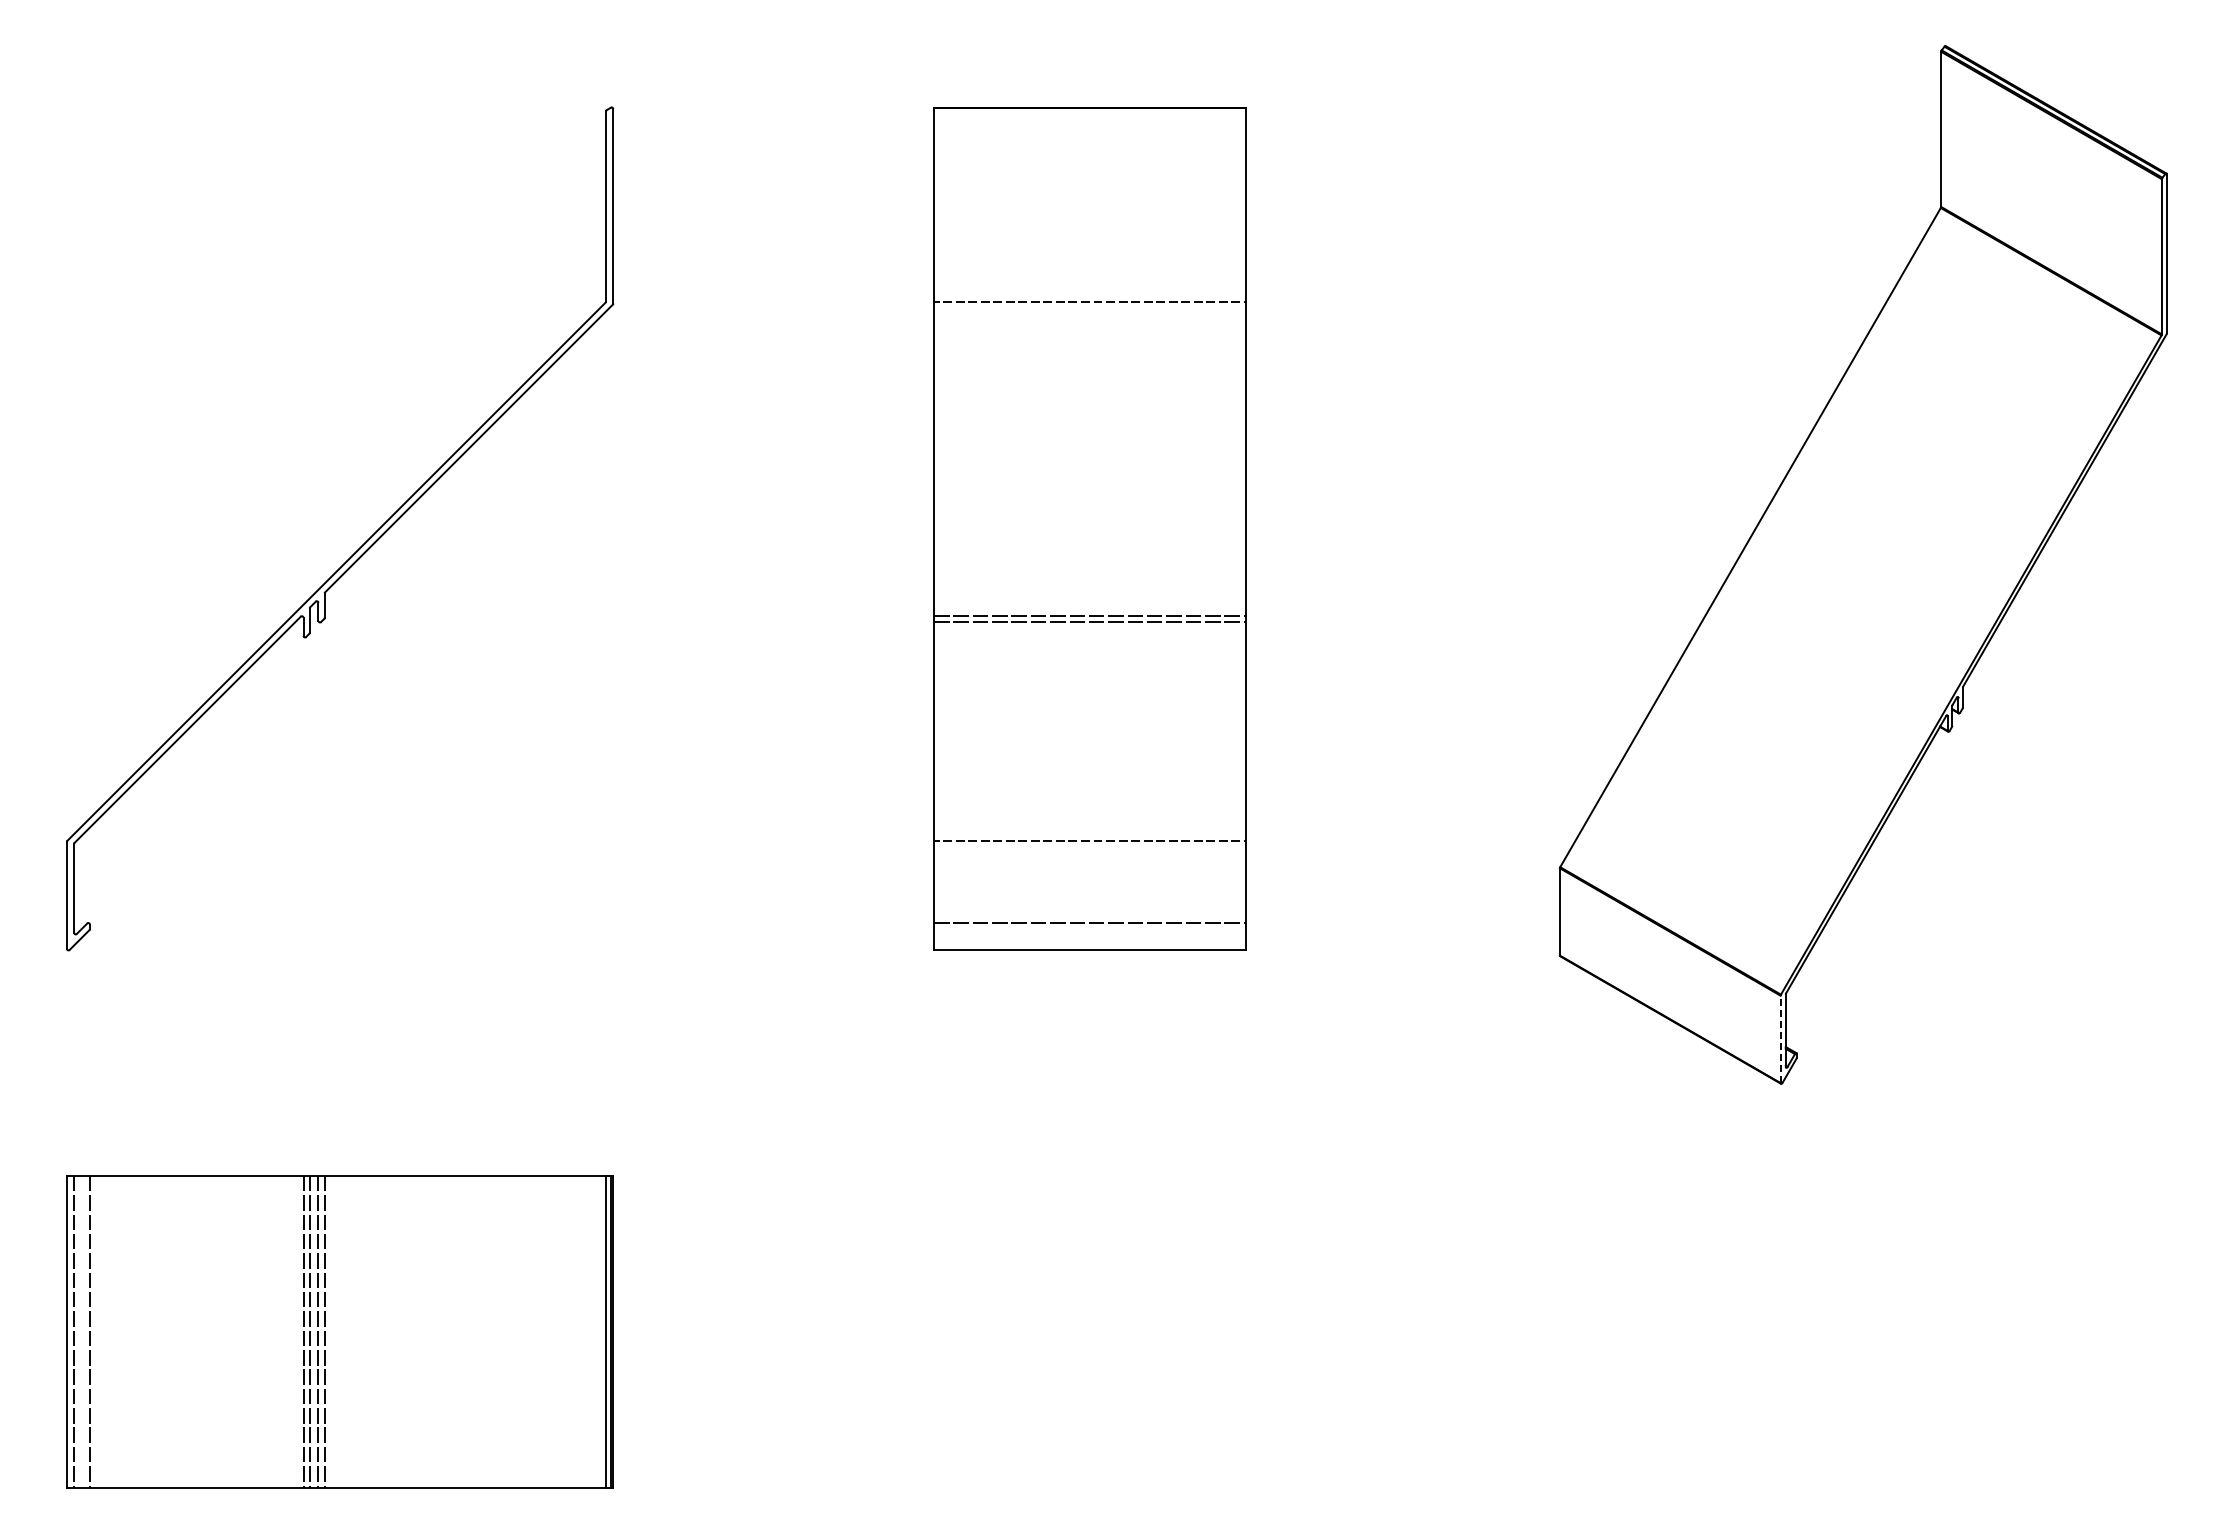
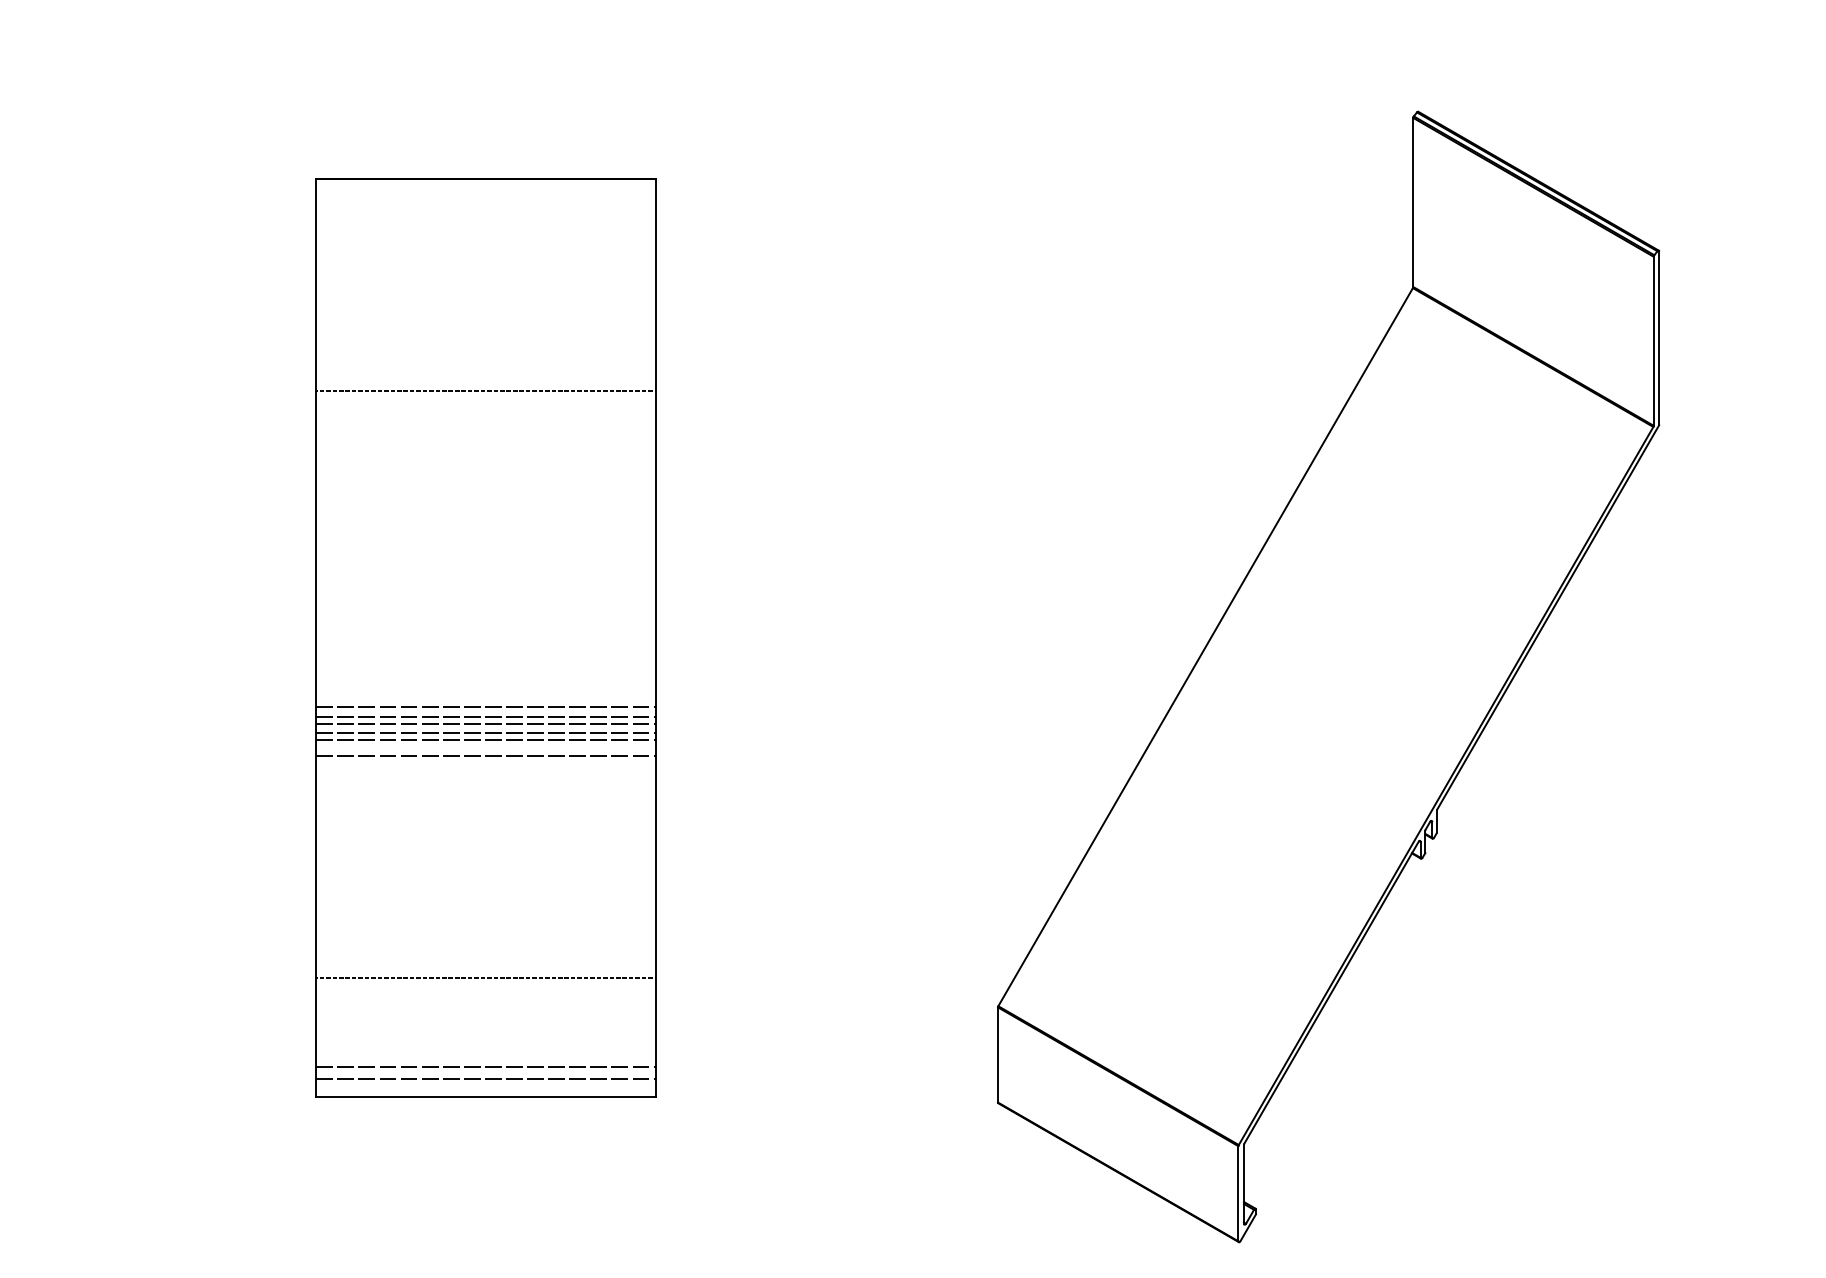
line: (1090, 592) -> (486, 706), added
line: (1090, 601) -> (486, 716), added
line: (1090, 607) -> (486, 723), added
line: (1090, 637) -> (486, 756), added
line: (1090, 934) -> (486, 1079), added
line: (1780, 1039) -> (1238, 1193), dashed -> solid

